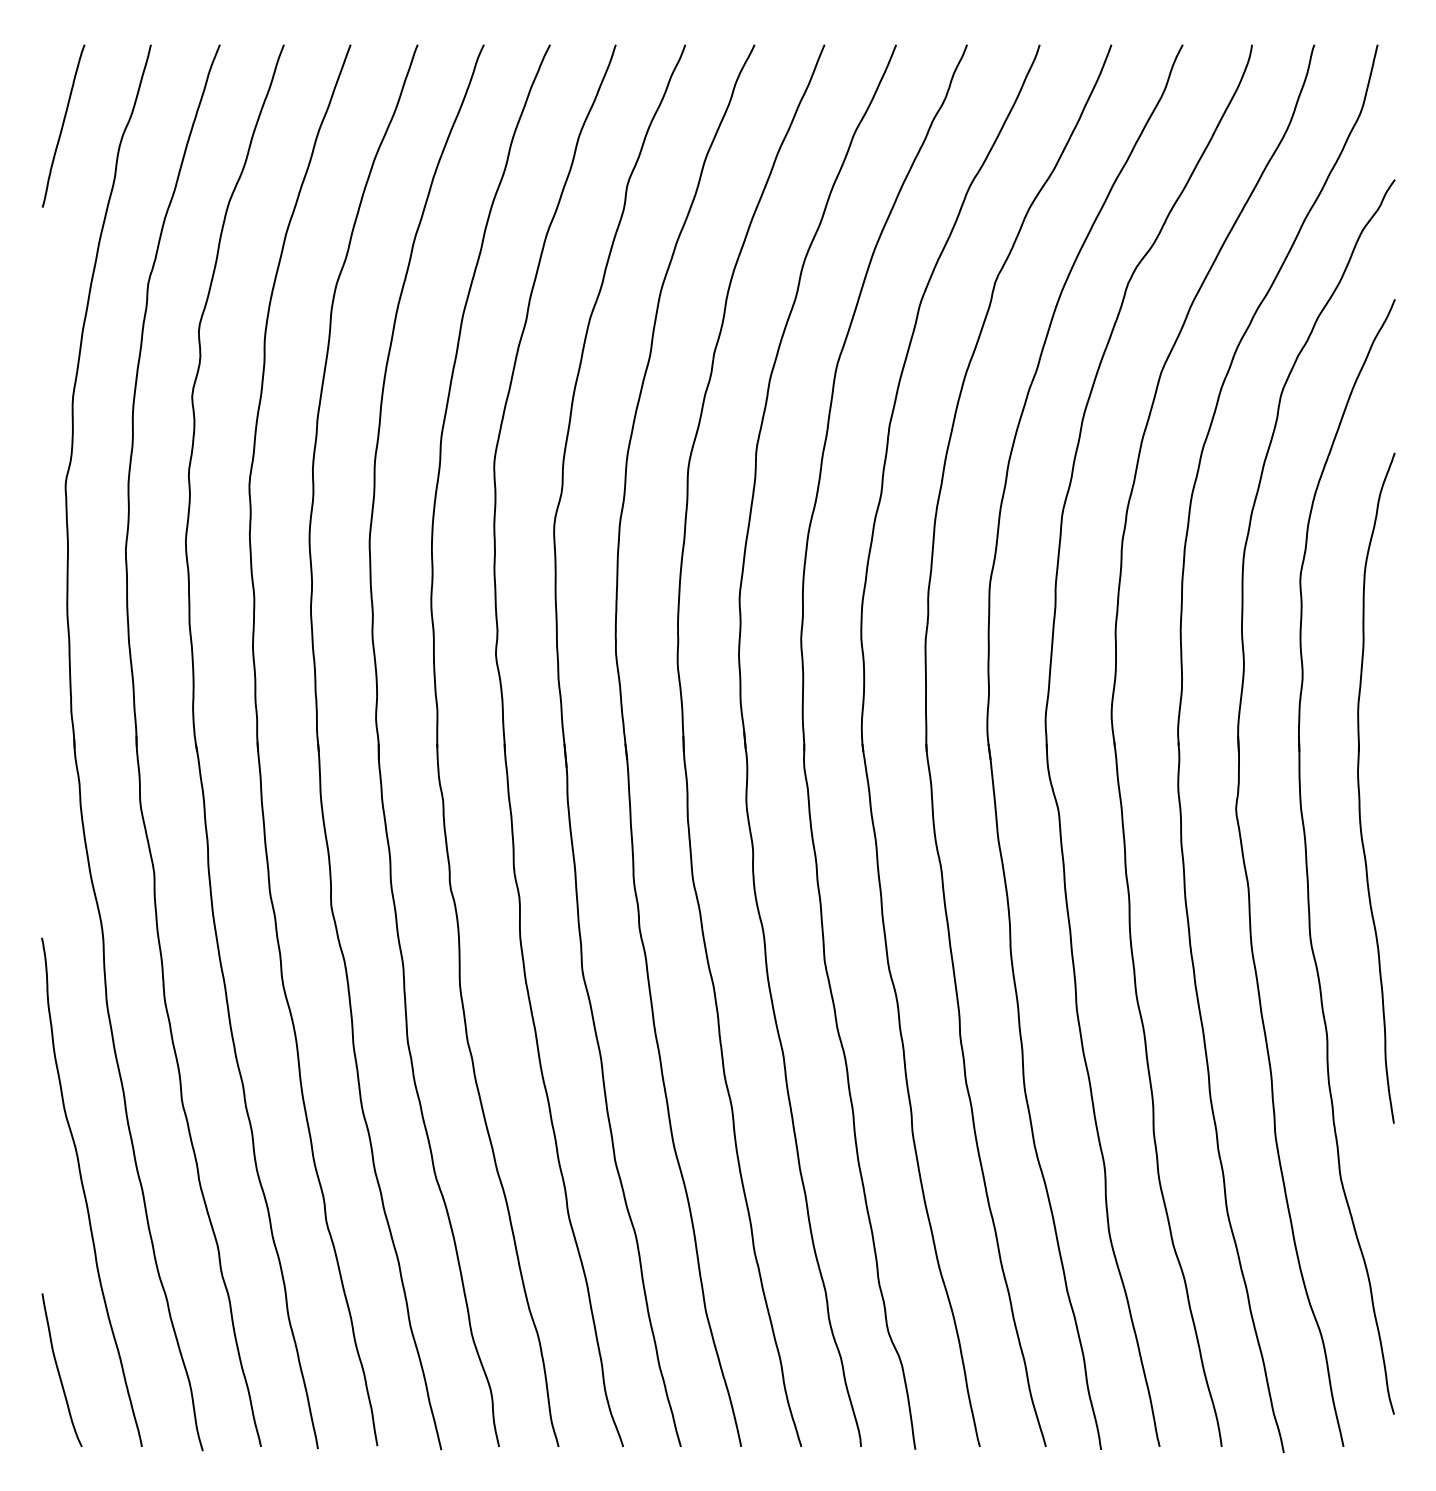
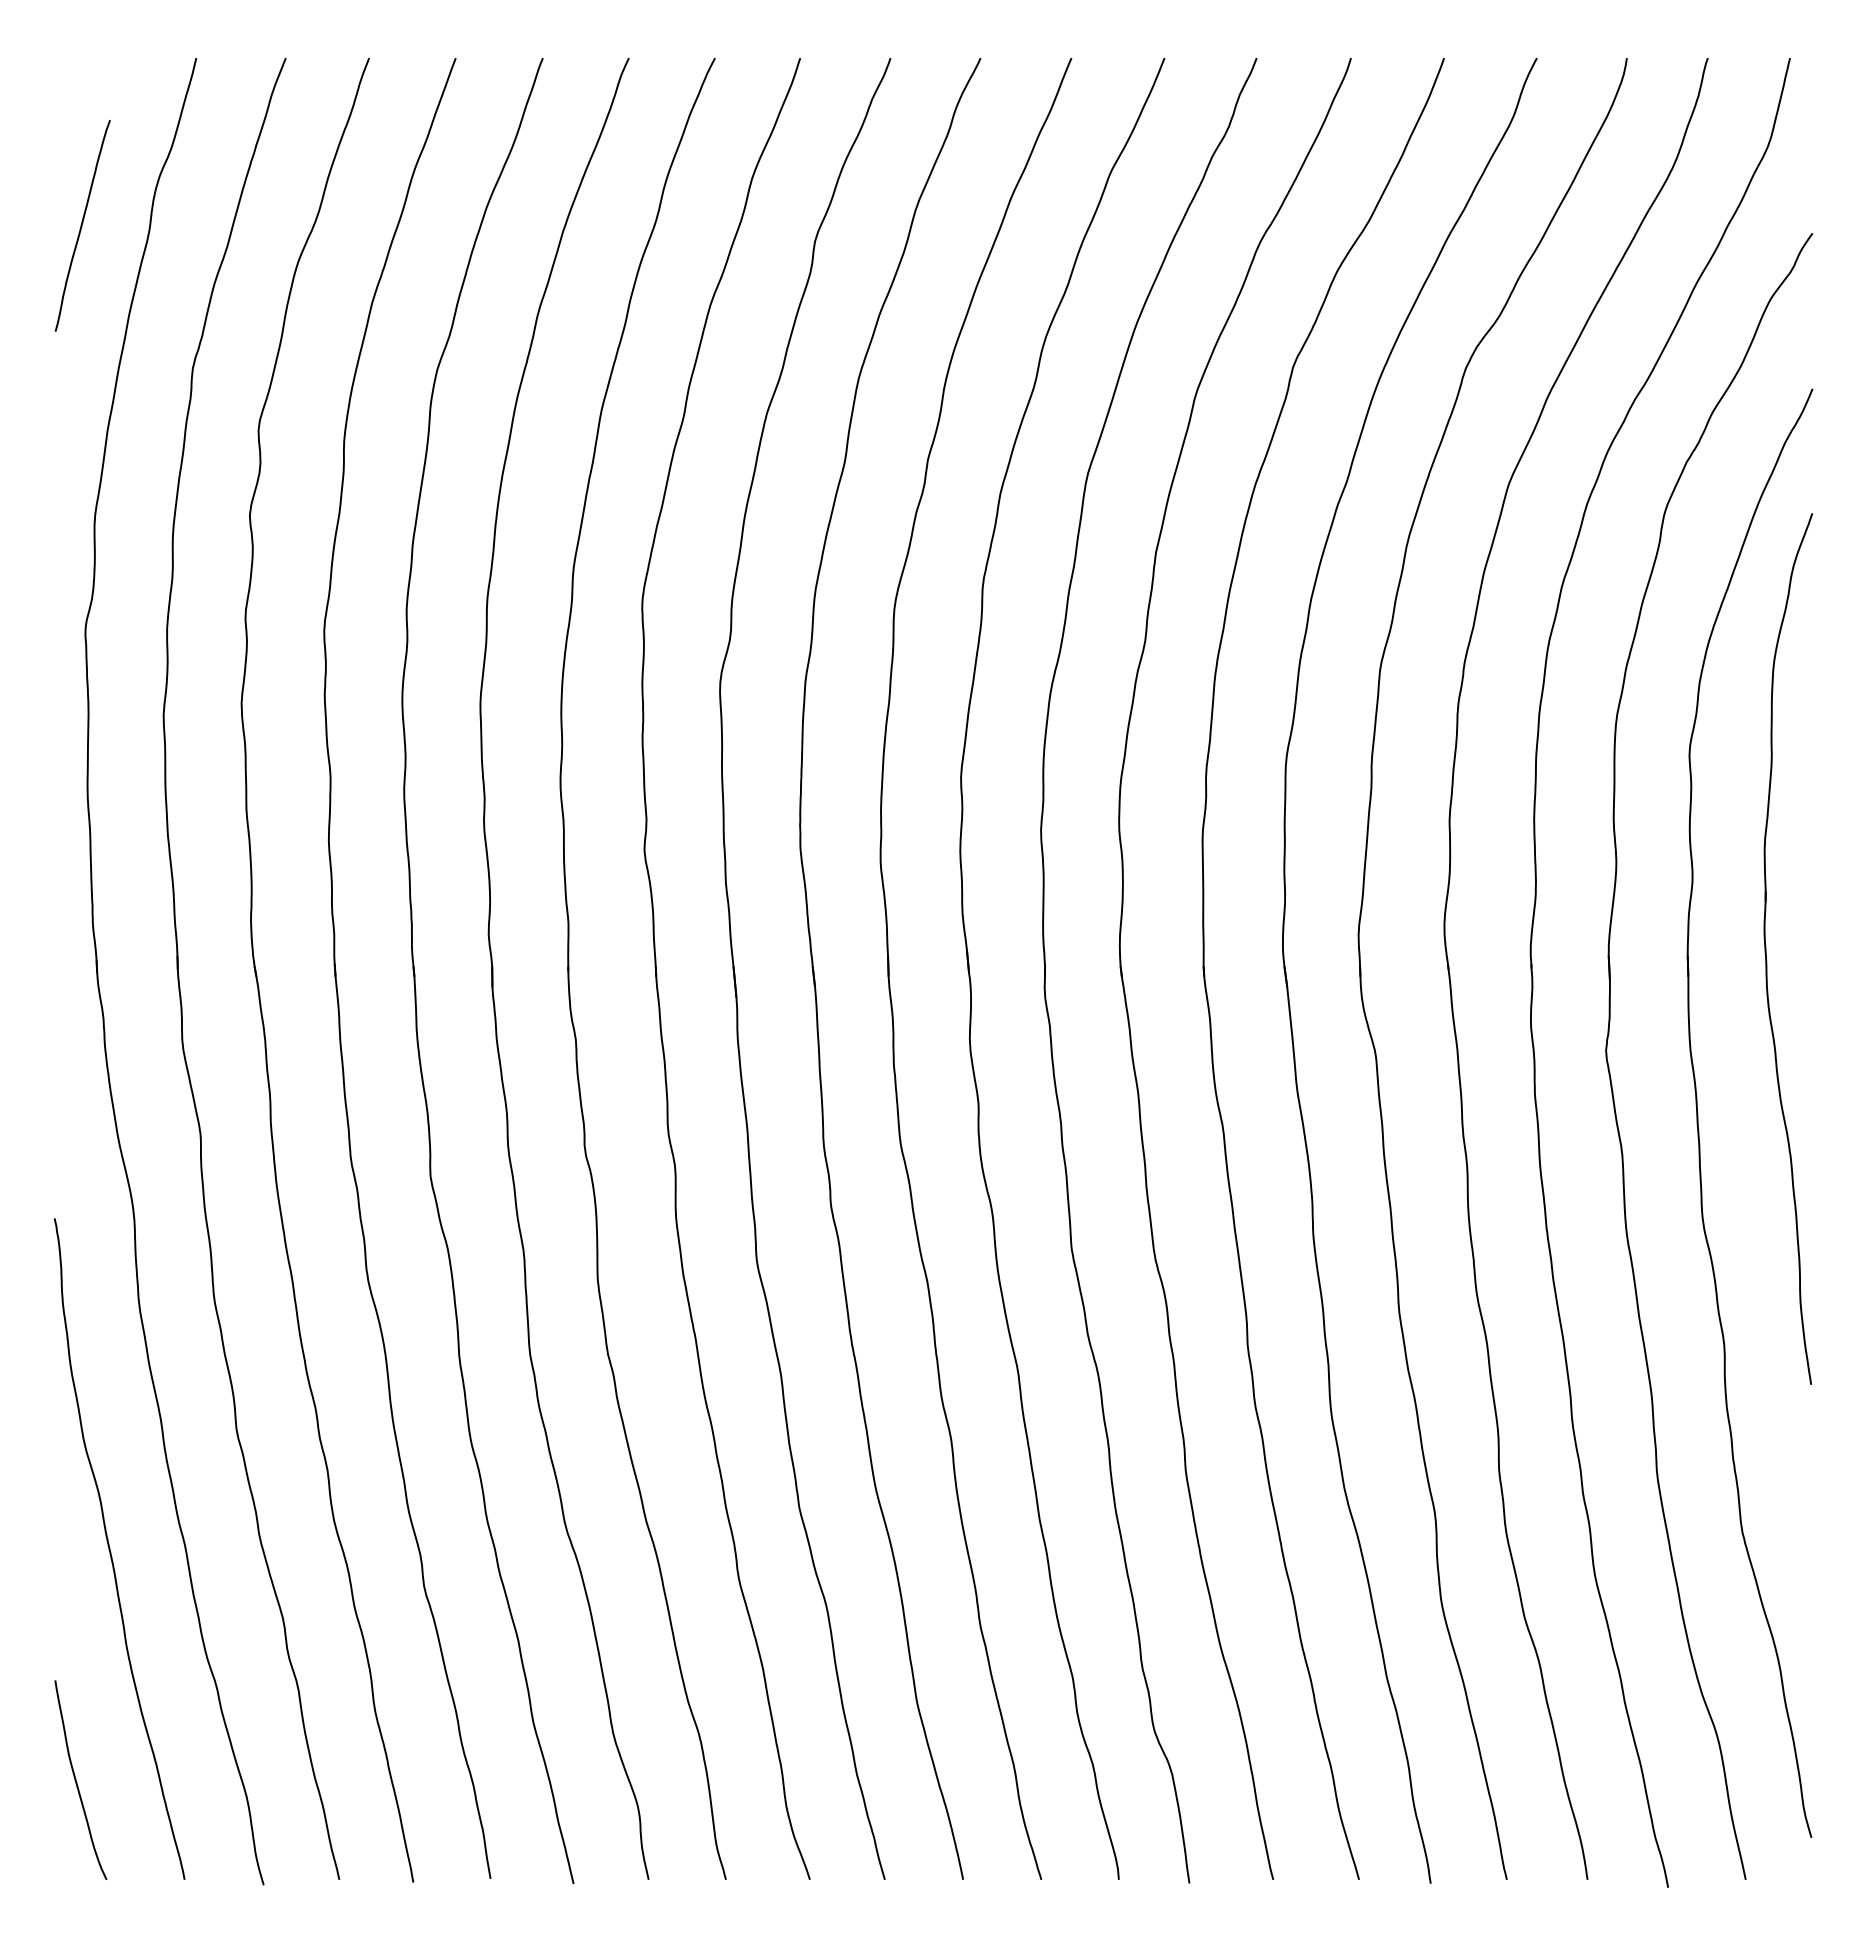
curve: (63, 125) -> (82, 225), moved
part: (1359, 787) -> (1766, 948), moved

